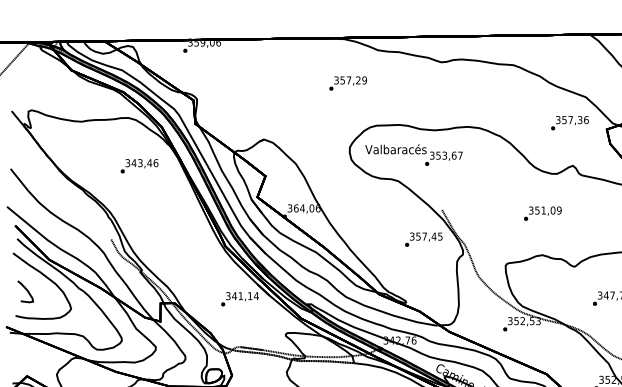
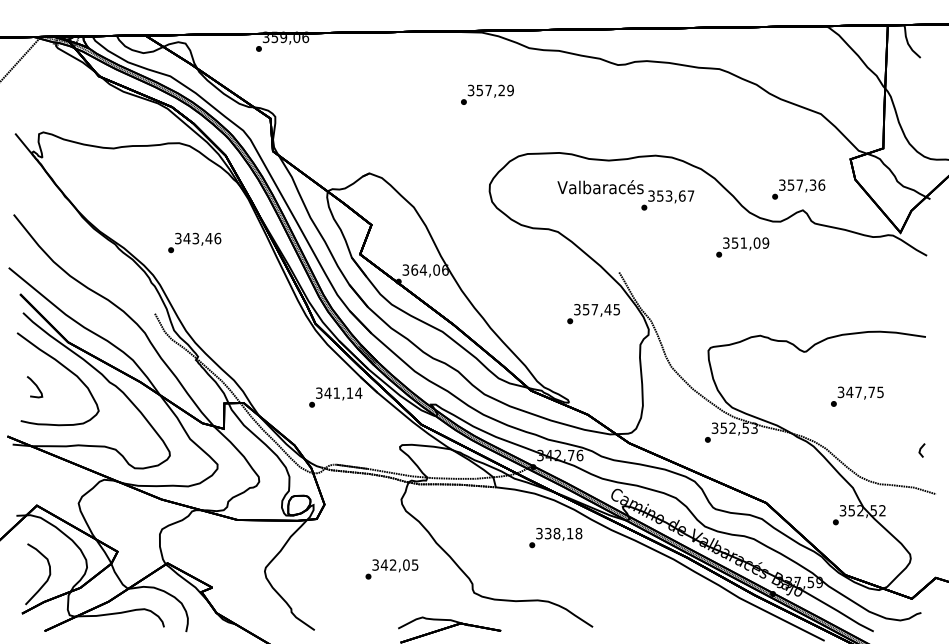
text: (569, 123) -> (798, 189), moved
text: (413, 155) -> (625, 195), moved
text: (139, 165) -> (194, 242), moved
text: (542, 213) -> (742, 247), moved
part: (25, 291) -> (34, 386), size x0.7

